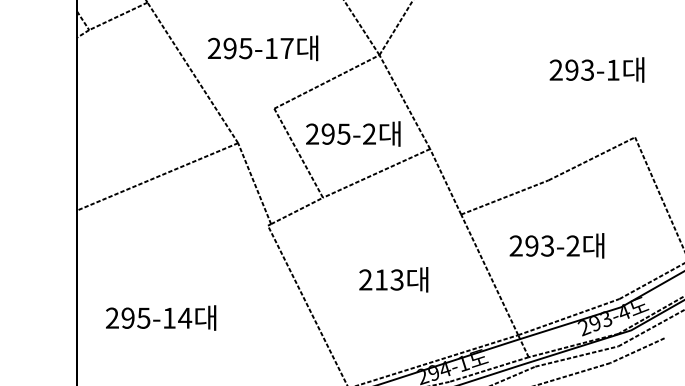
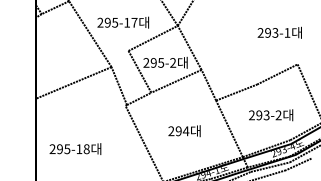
text: (557, 246) -> (271, 115), moved
text: (389, 280) -> (182, 131), 213 -> 294
text: (184, 318) -> (86, 149), 295-14 -> 295-18

